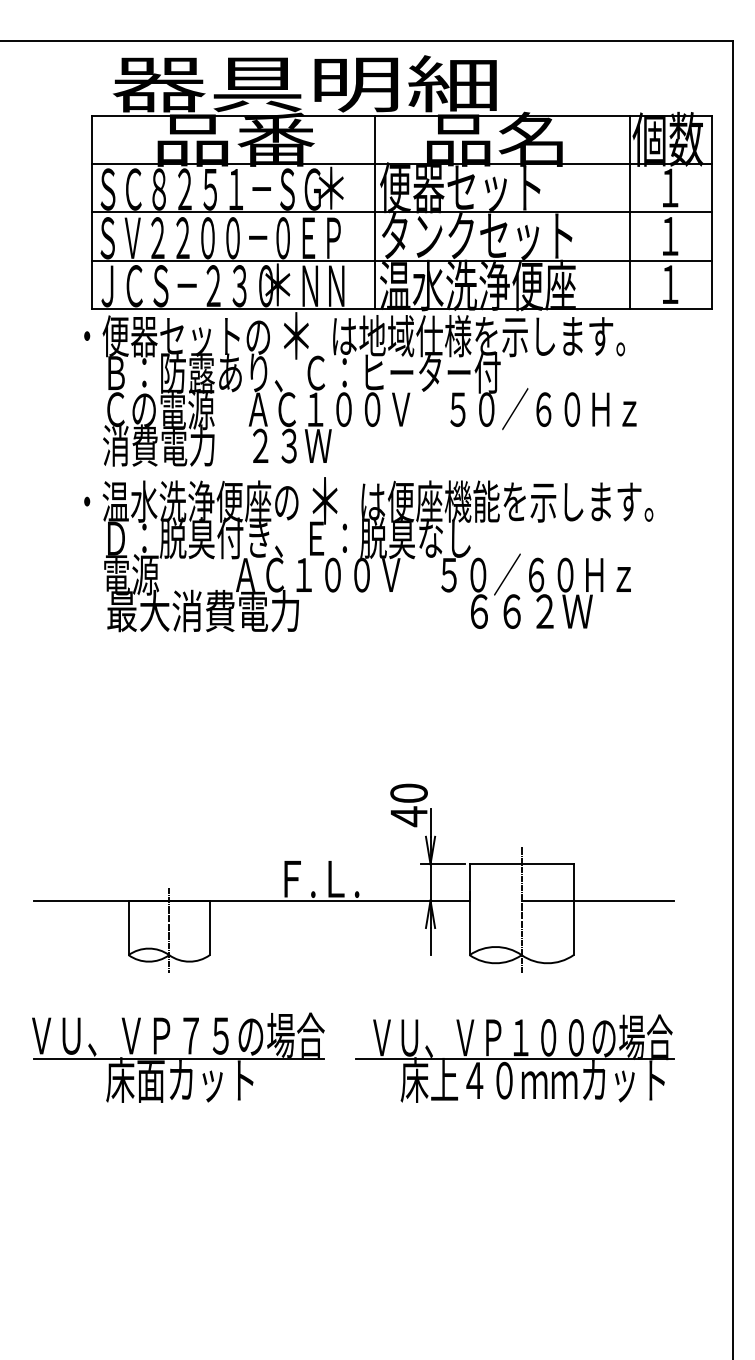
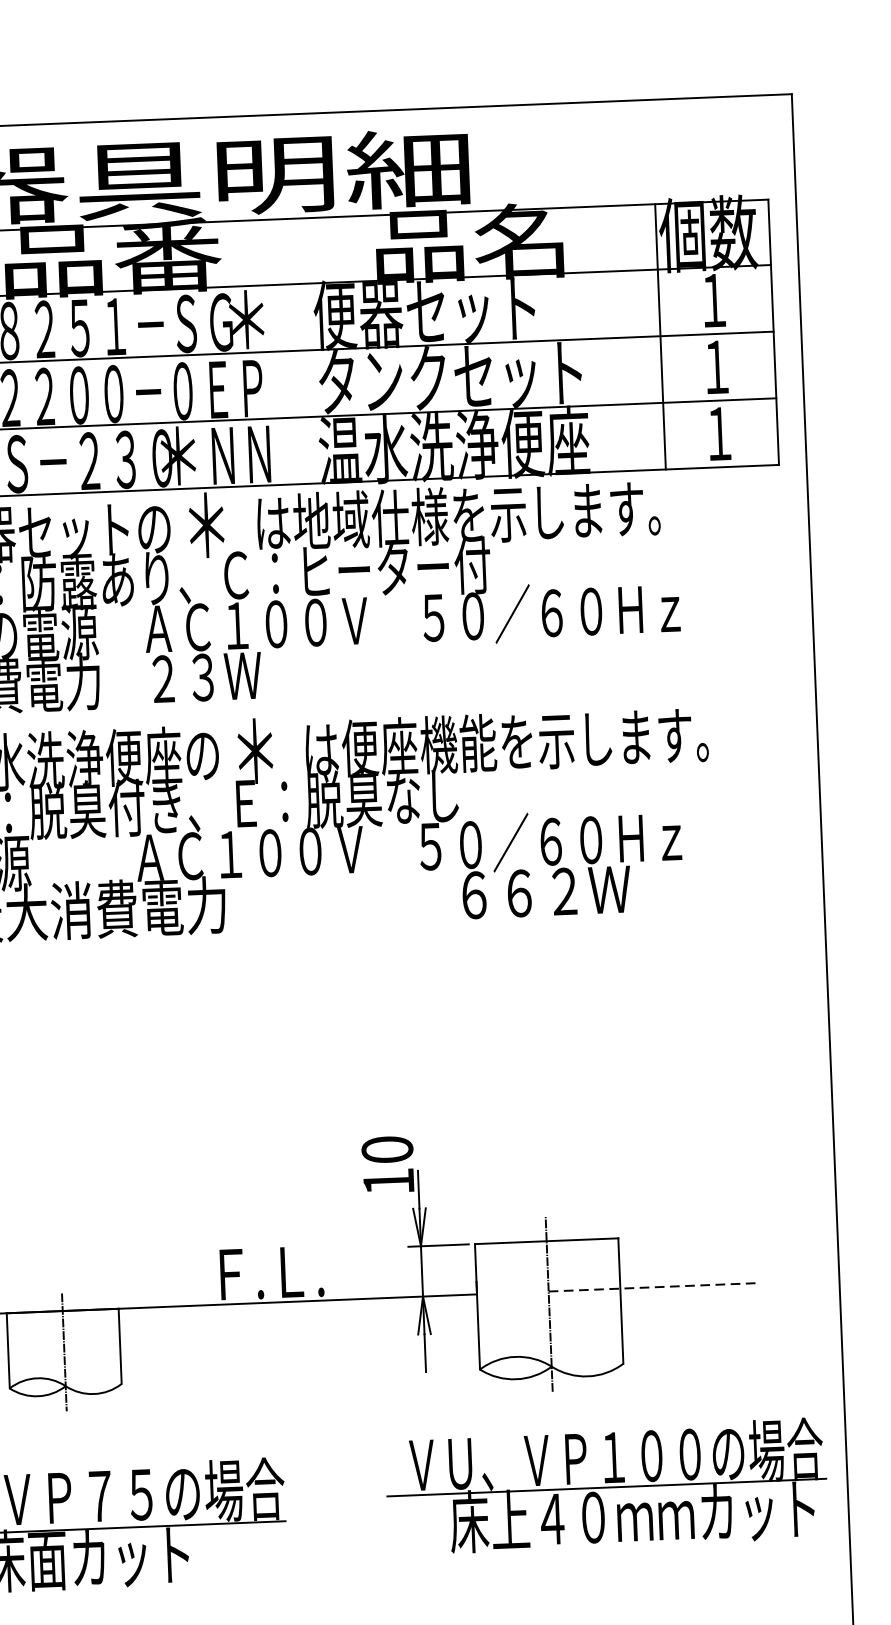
line: (375, 212) -> (309, 350), removed
text: (408, 816) -> (387, 1181), 40 -> 10
line: (598, 900) -> (654, 1287), solid -> dashed
part: (514, 1058) -> (605, 1486), moved

